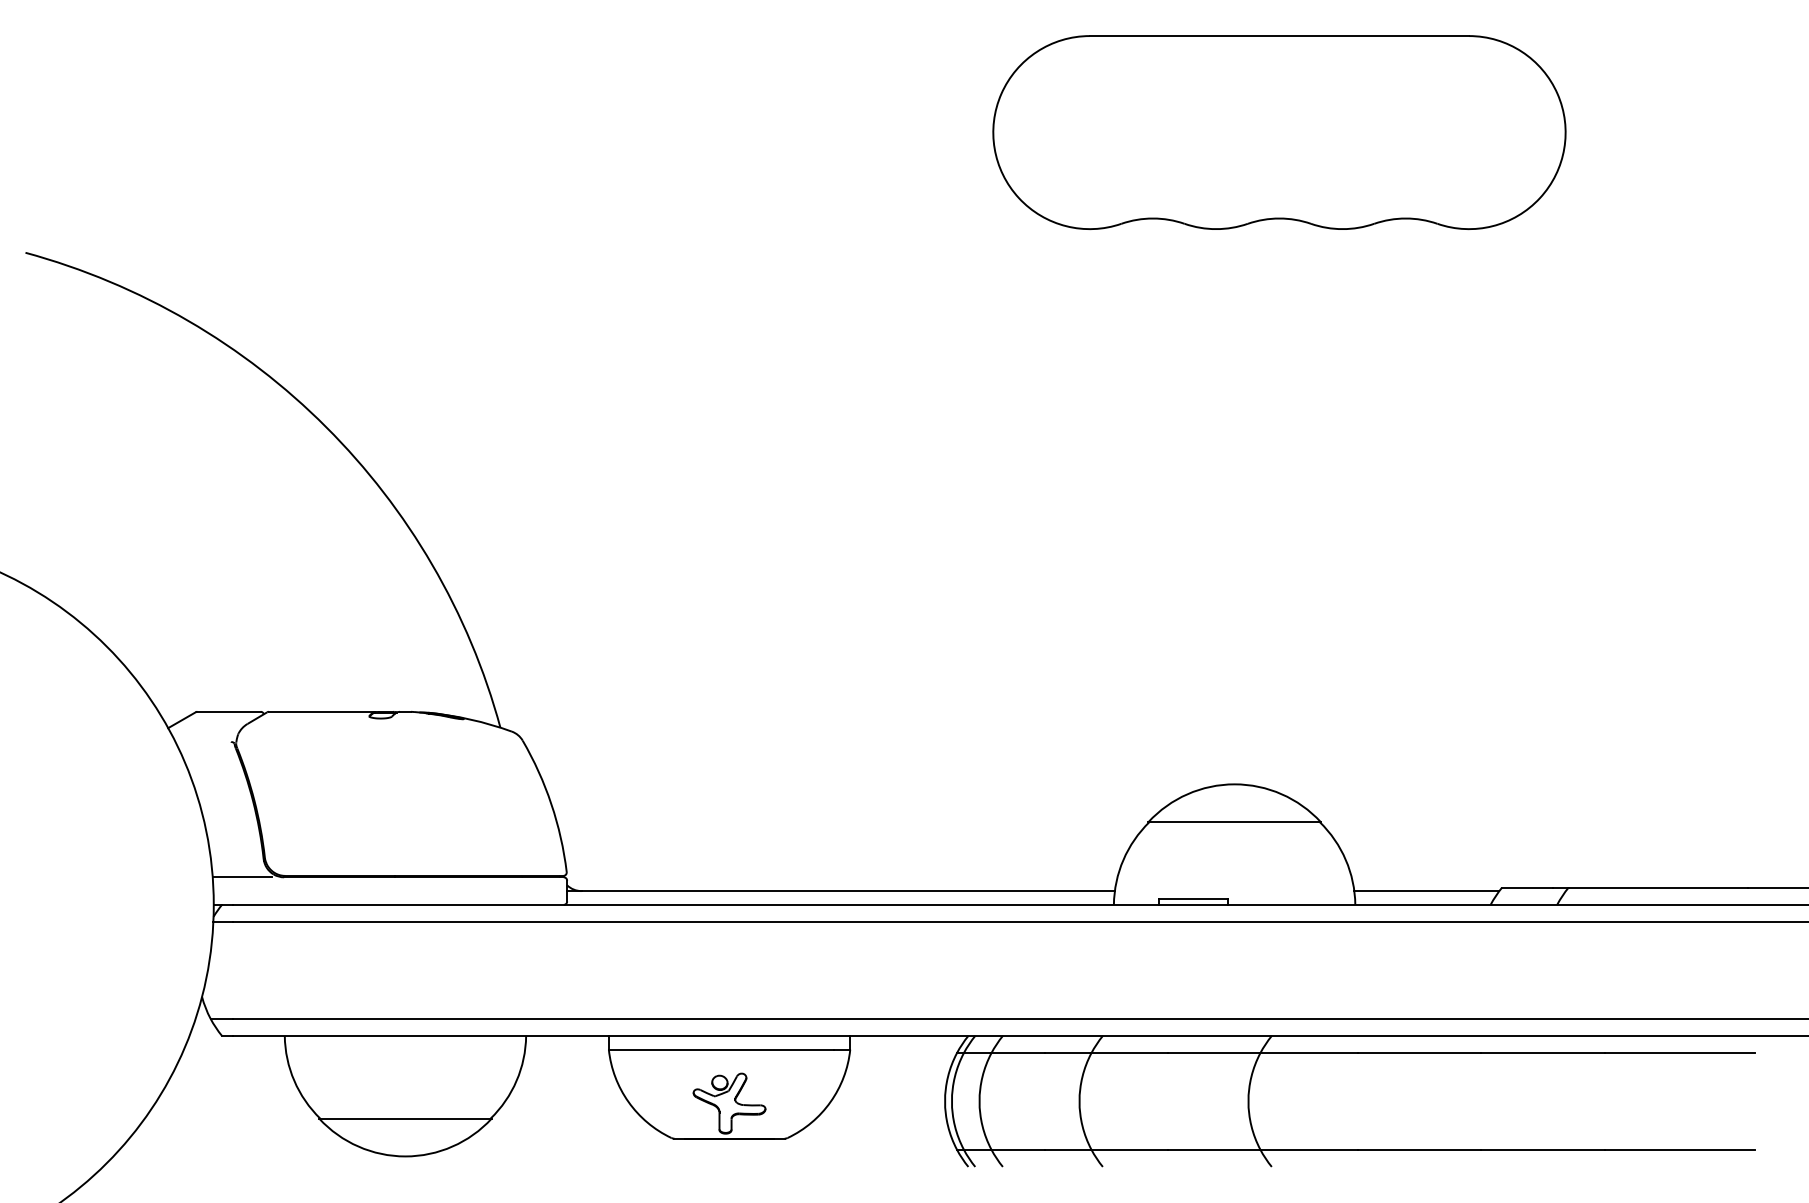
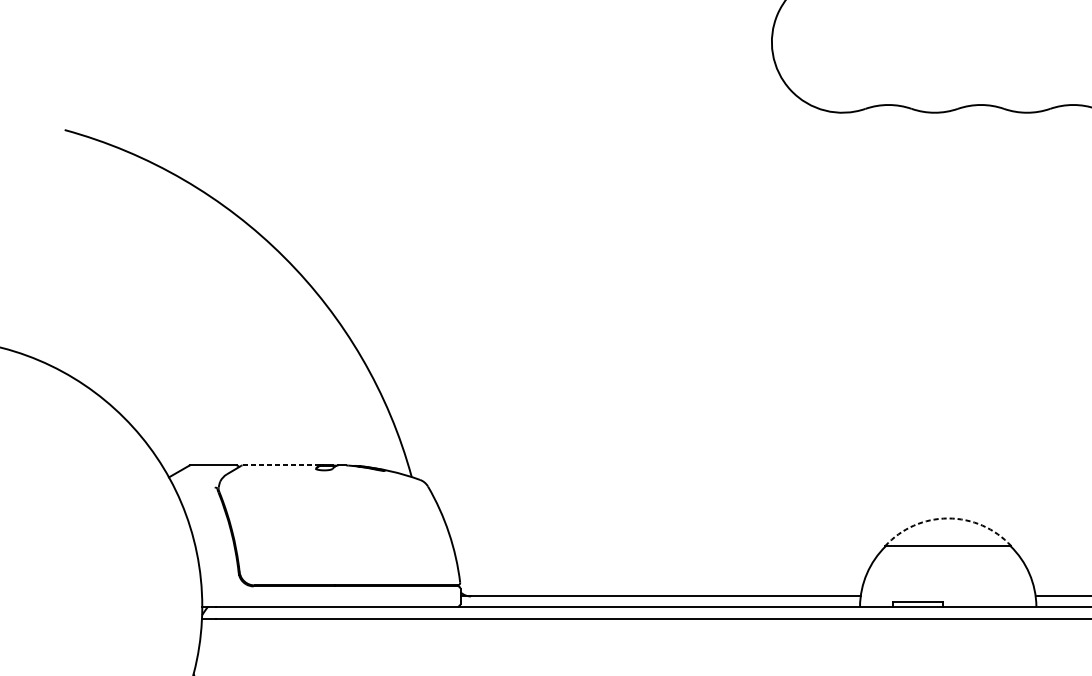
line: (321, 711) -> (280, 465), solid -> dashed
arc: (1234, 784) -> (948, 518), solid -> dashed
line: (241, 877) -> (222, 586), removed

